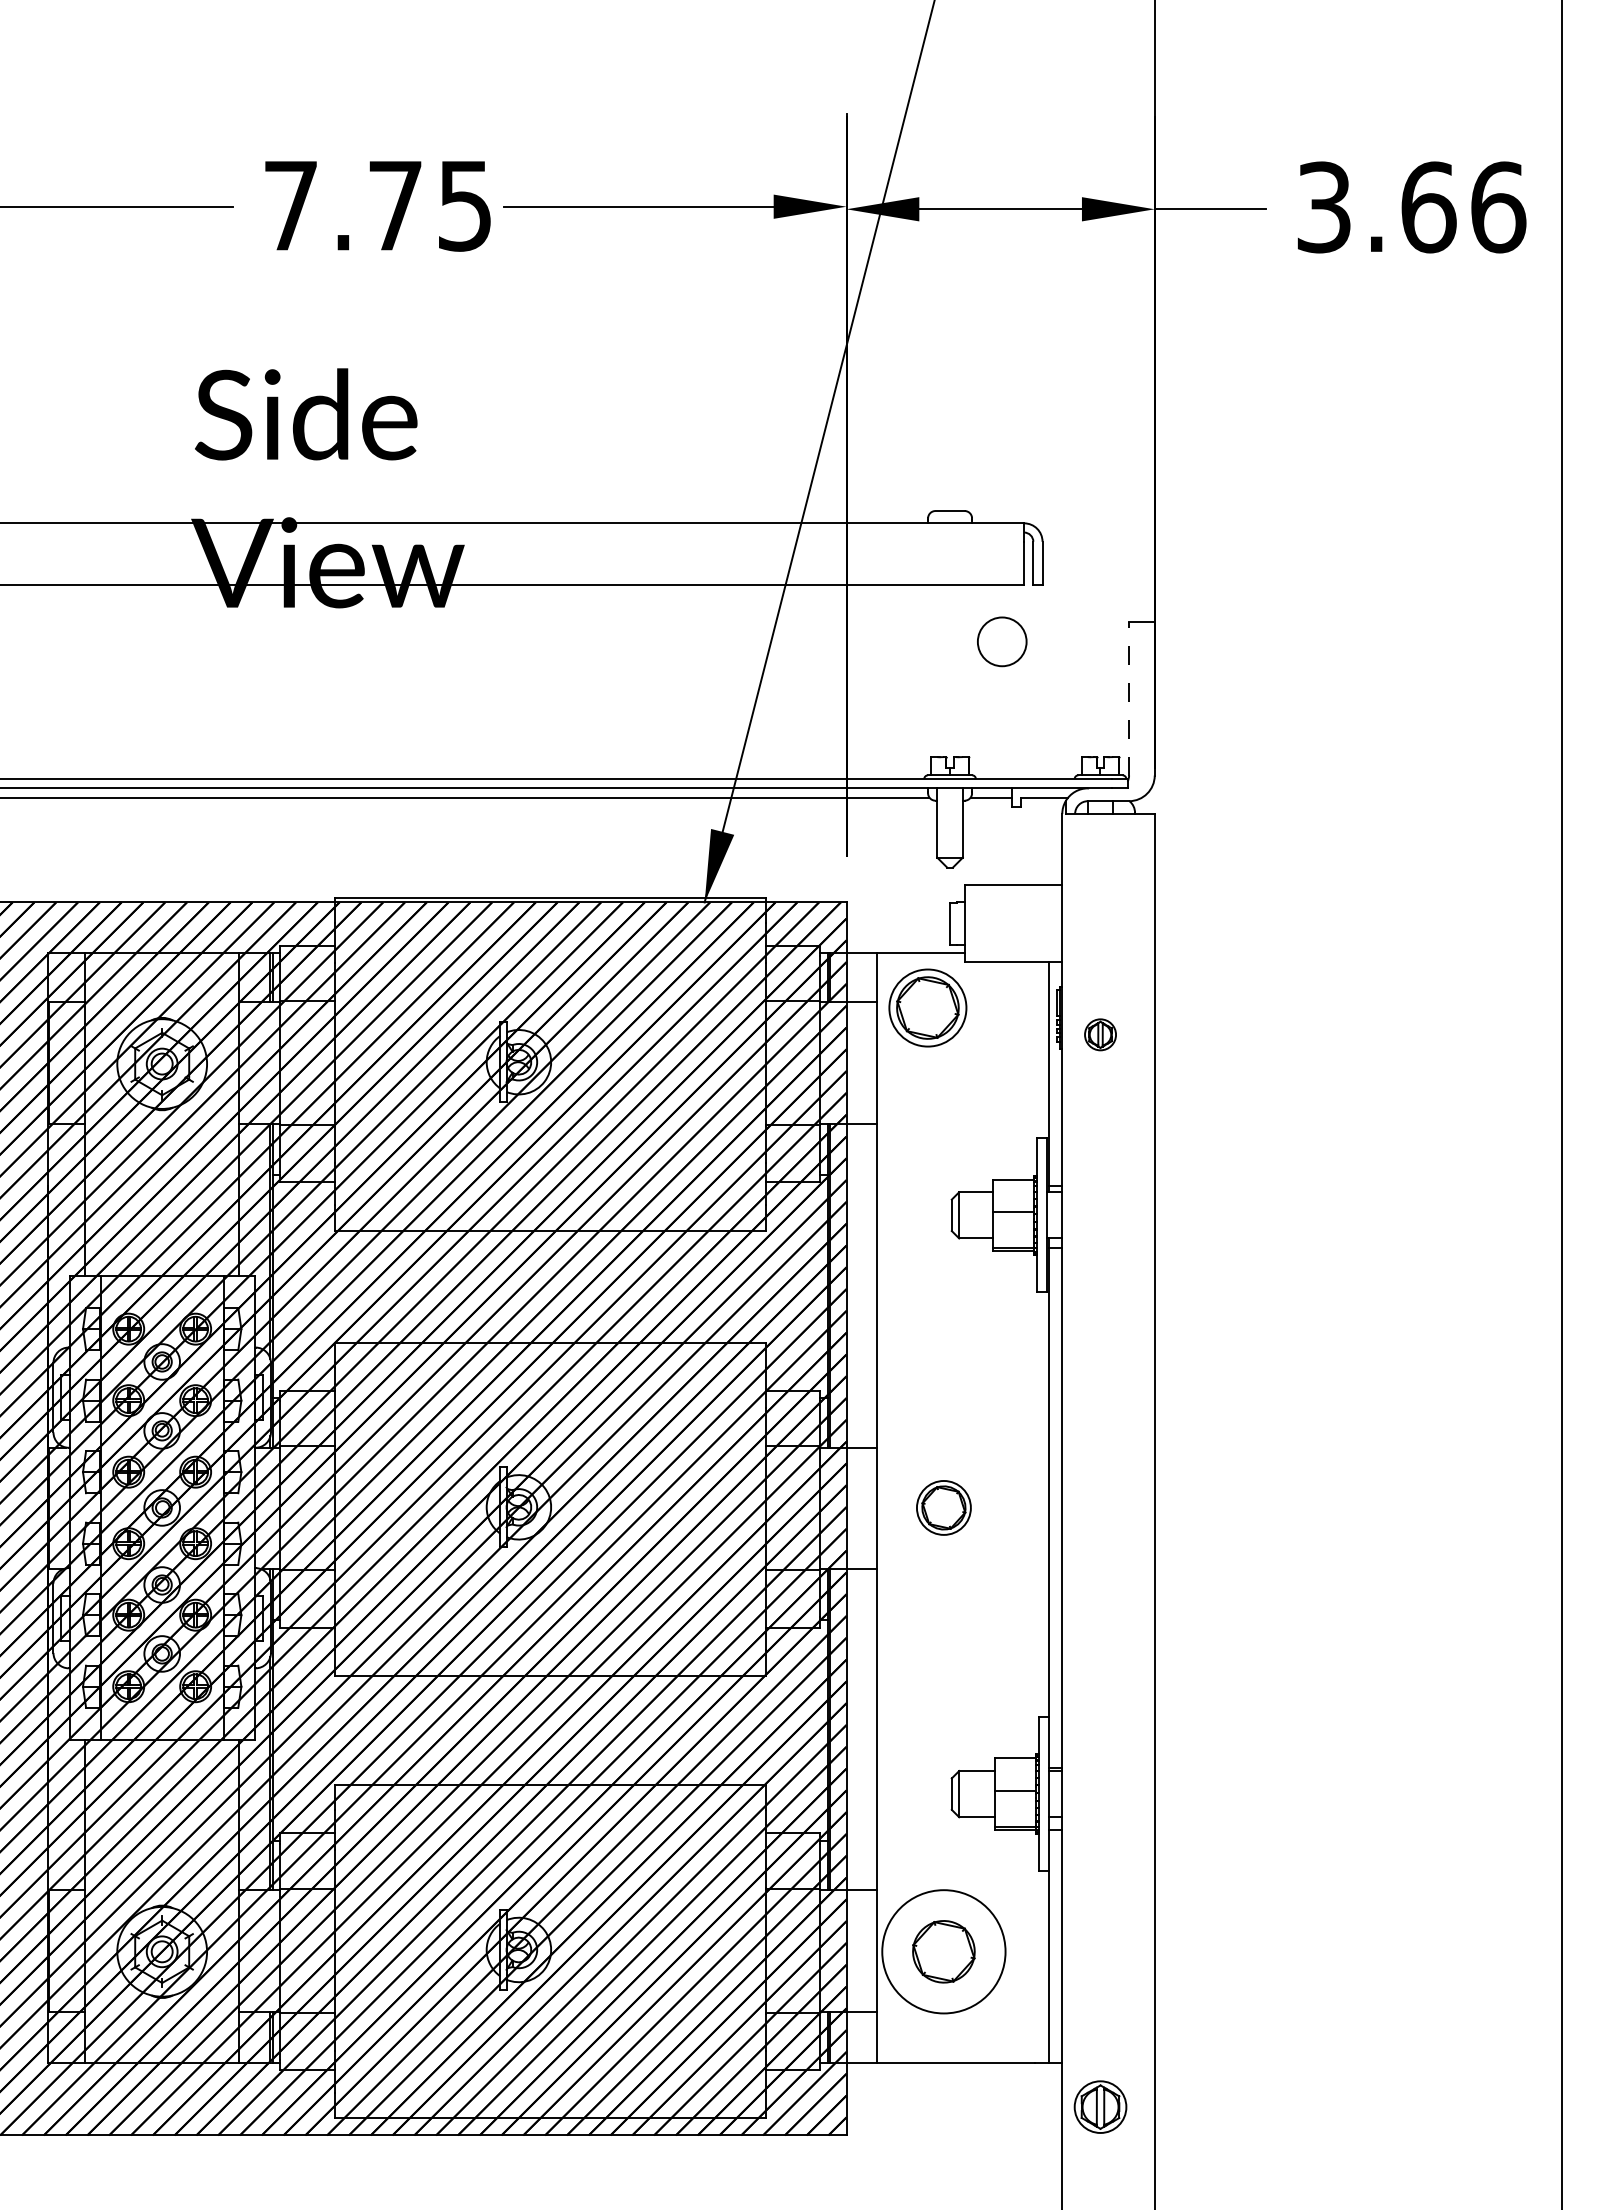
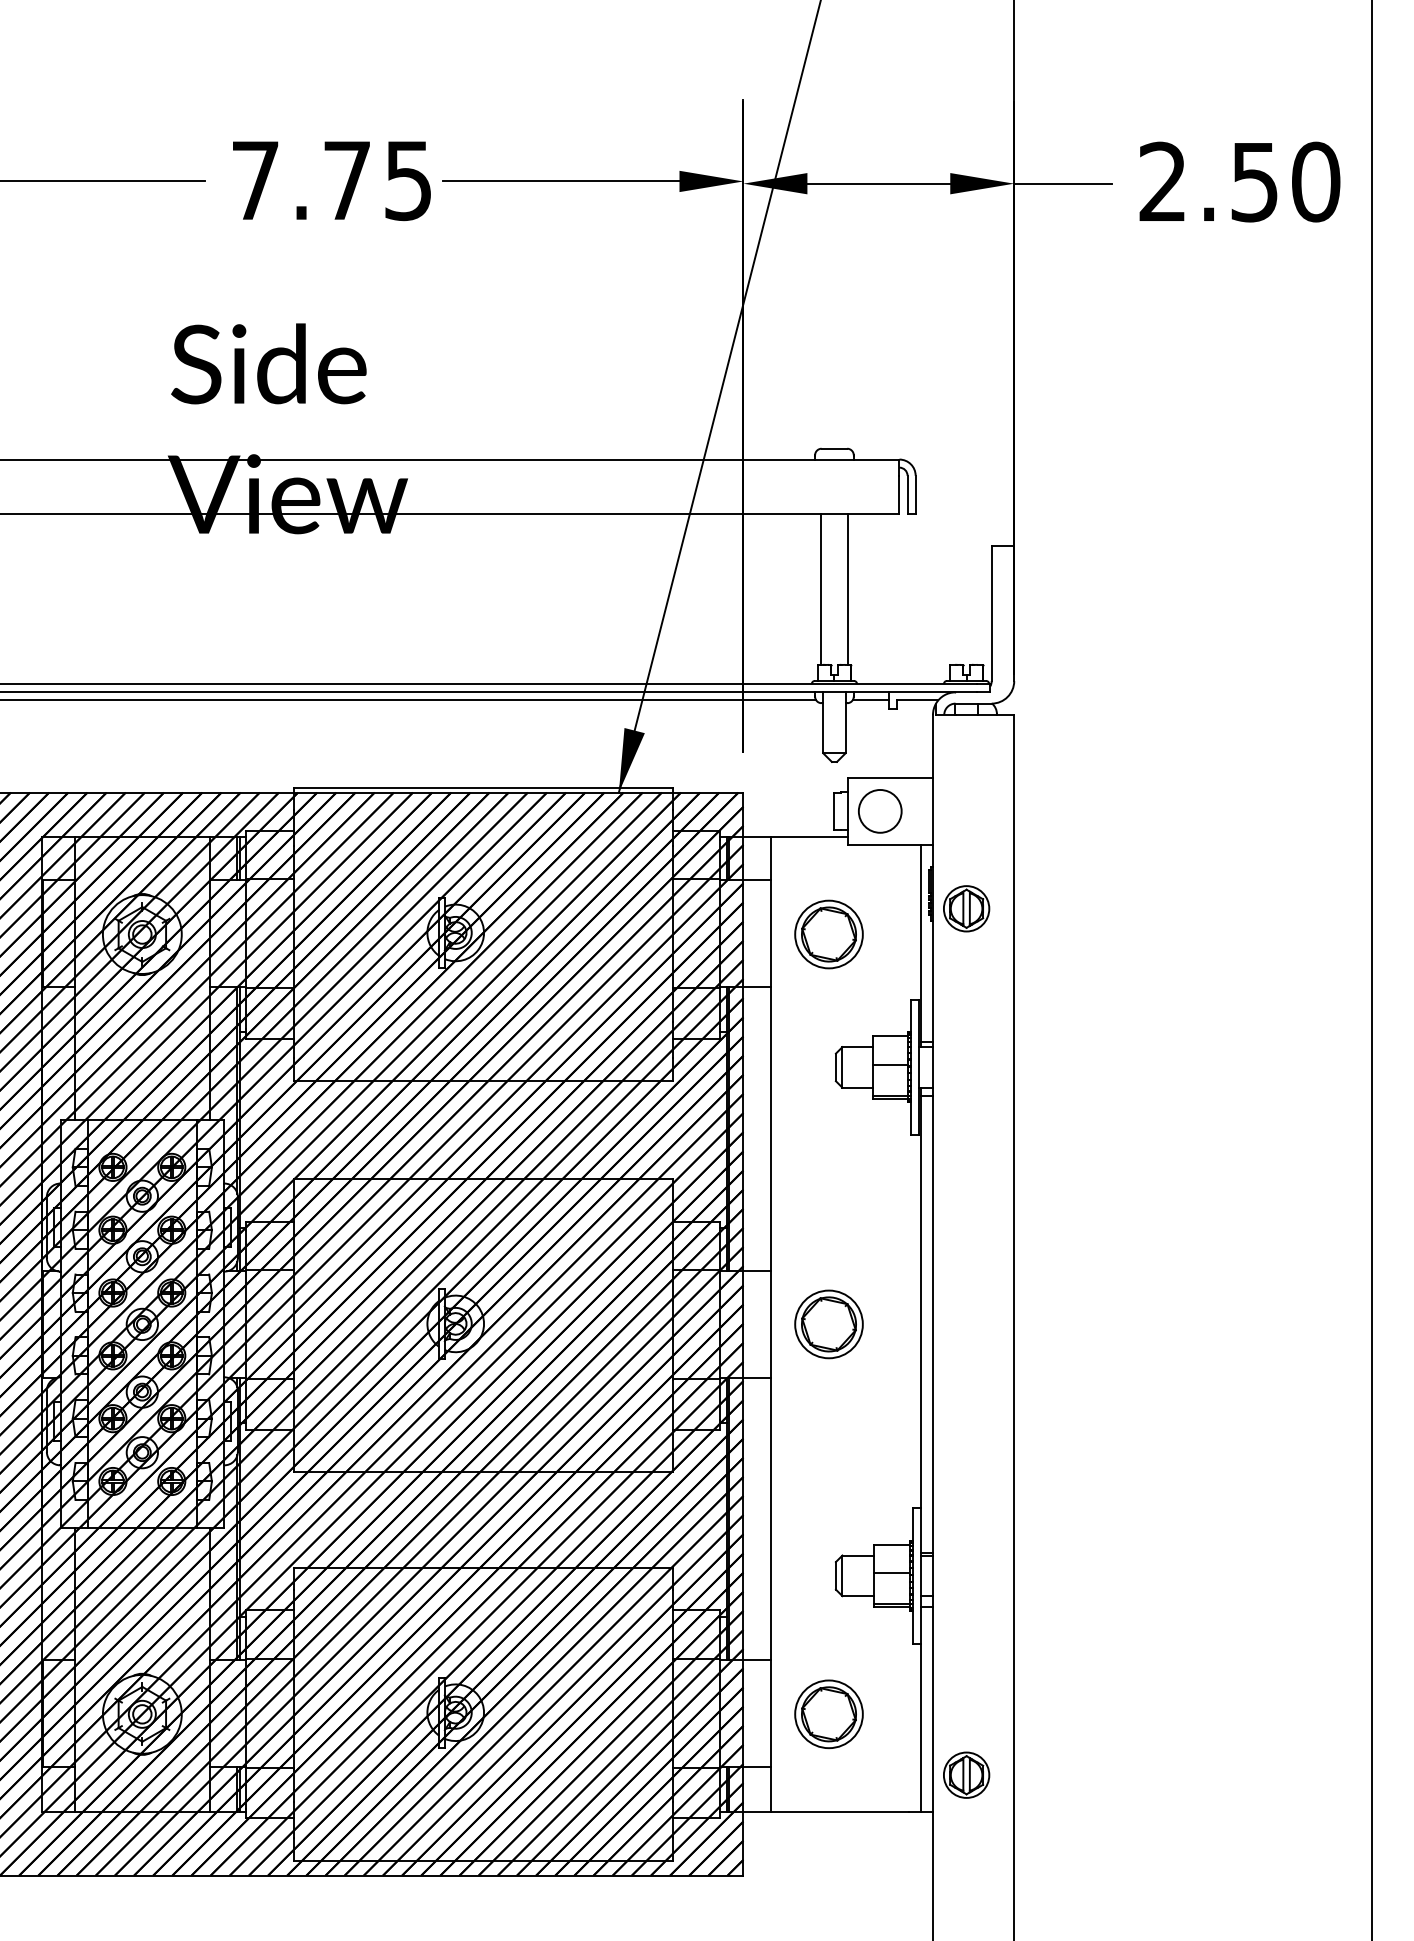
text: (1411, 207) -> (1239, 182), 3.66 -> 2.50
circle: (1002, 641) -> (880, 811), moved
line: (934, 670) -> (820, 588), added
line: (965, 670) -> (847, 588), added
line: (1129, 698) -> (992, 613), dashed -> solid
part: (927, 1007) -> (828, 934), moved
part: (1100, 1034) -> (966, 908), size x1.67
part: (943, 1507) -> (828, 1324), size x1.43
circle: (943, 1951) -> (828, 1714), size x0.62
part: (1100, 2106) -> (966, 1774), moved

